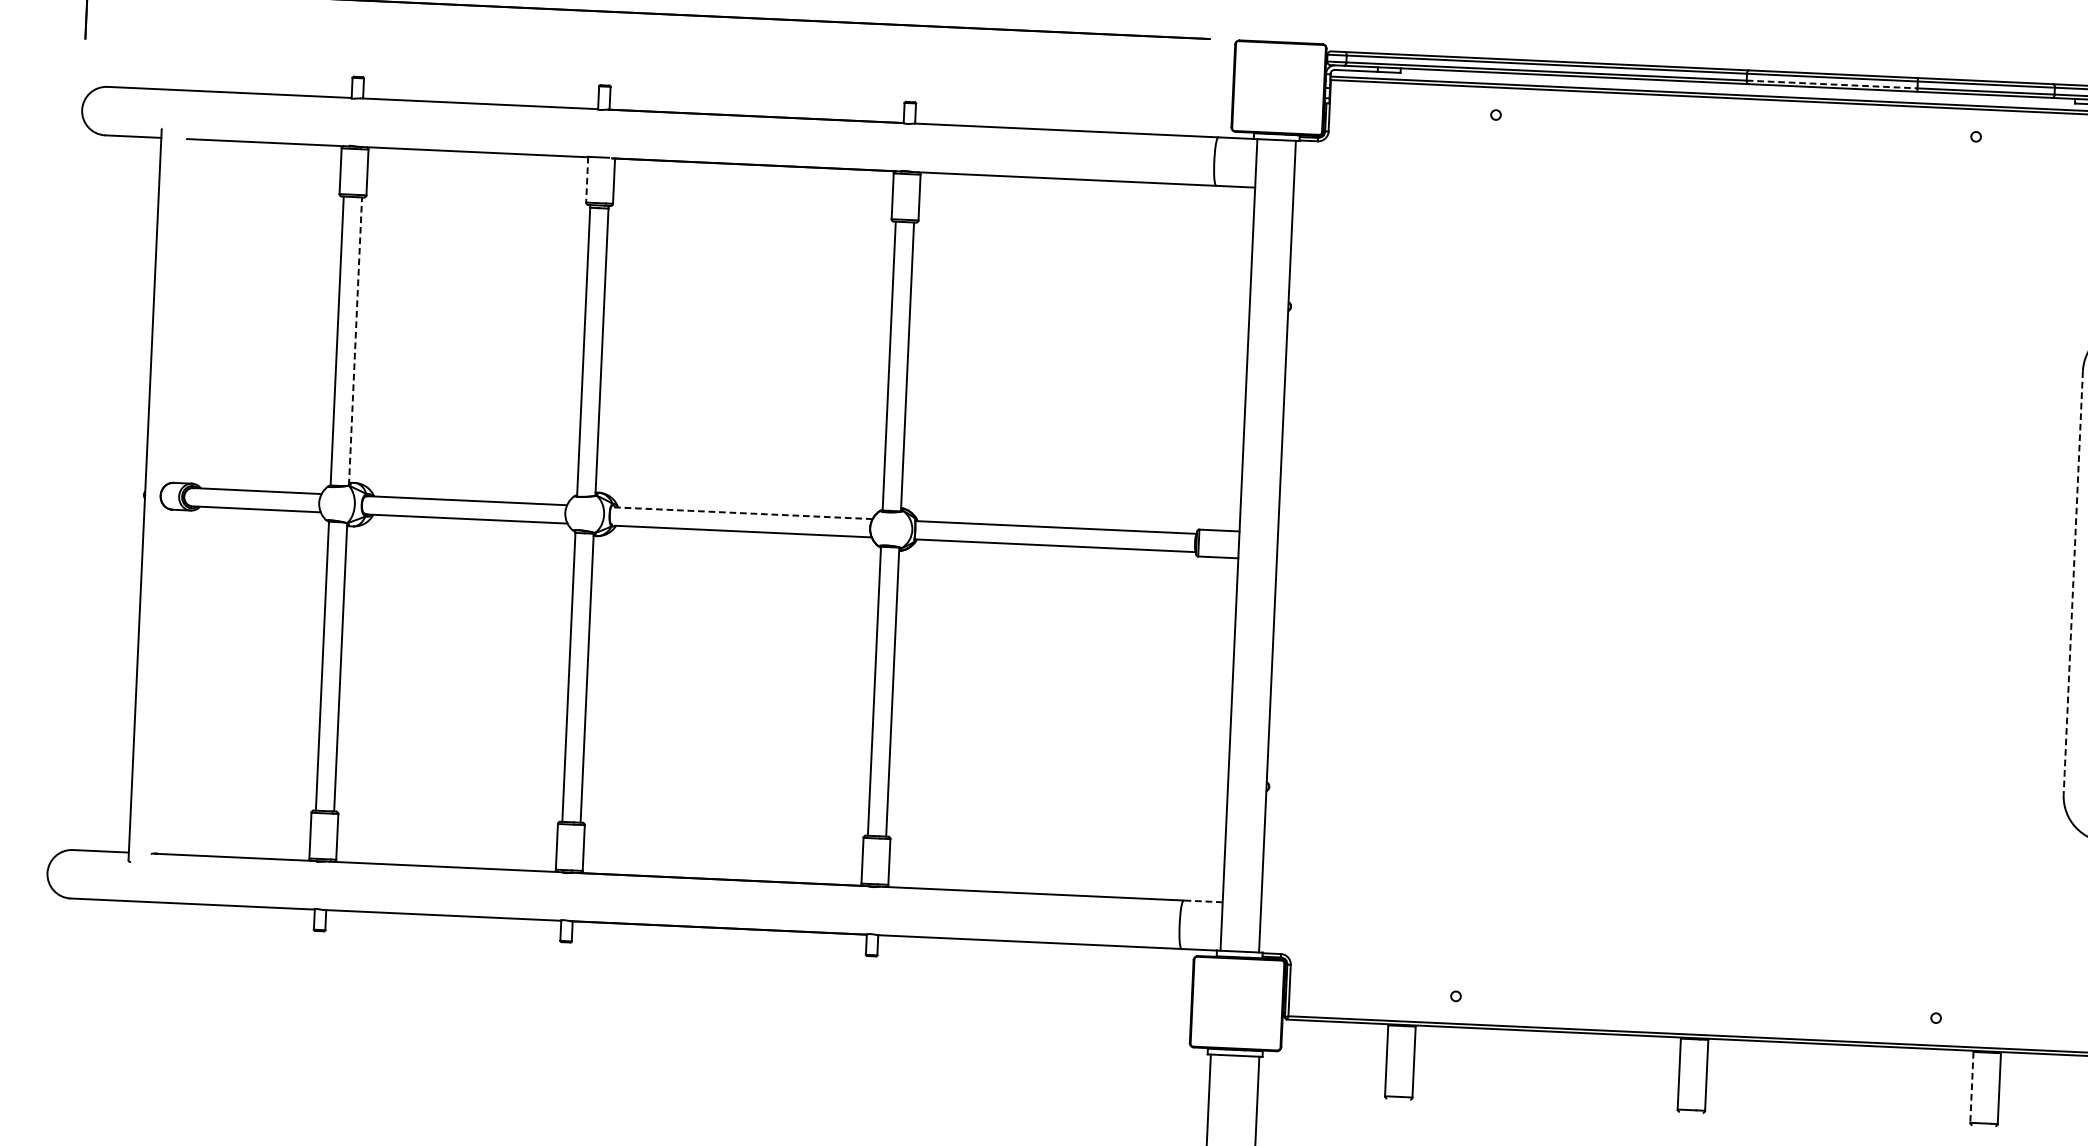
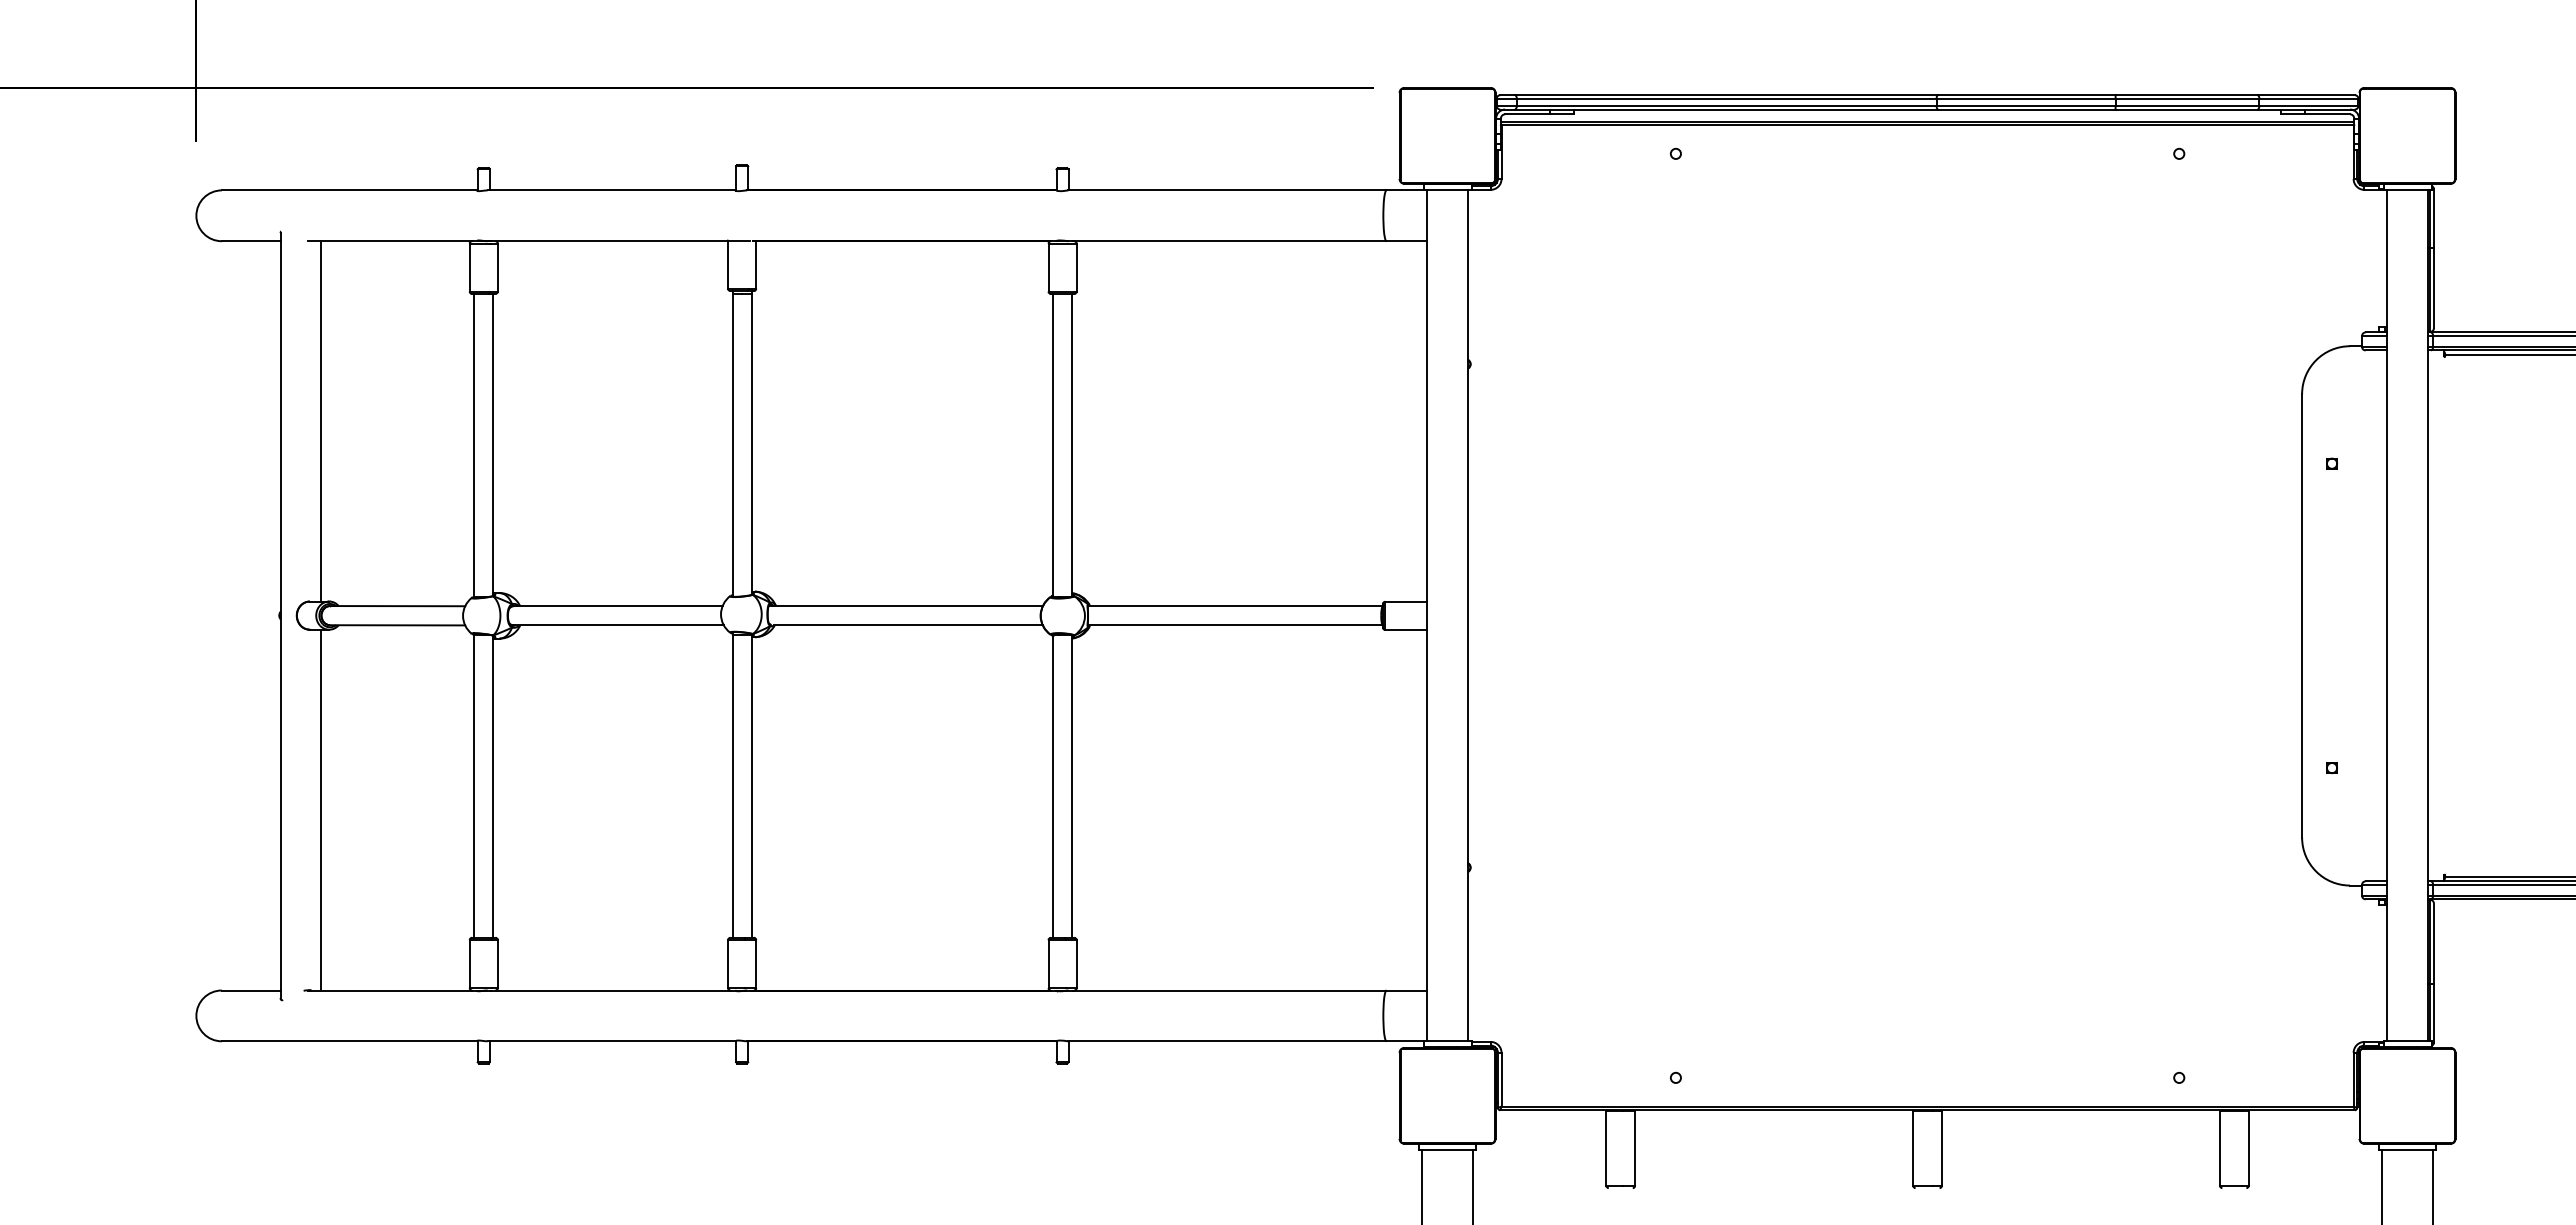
line: (1832, 84) -> (2026, 105), dashed -> solid
line: (587, 179) -> (728, 264), dashed -> solid
line: (191, 311) -> (320, 421), added
line: (355, 341) -> (493, 444), dashed -> solid
line: (741, 513) -> (905, 606), dashed -> solid
line: (2073, 582) -> (2302, 615), dashed -> solid
line: (174, 681) -> (320, 809), added
line: (1202, 901) -> (1406, 990), dashed -> solid
line: (1972, 1088) -> (2220, 1149), dashed -> solid

